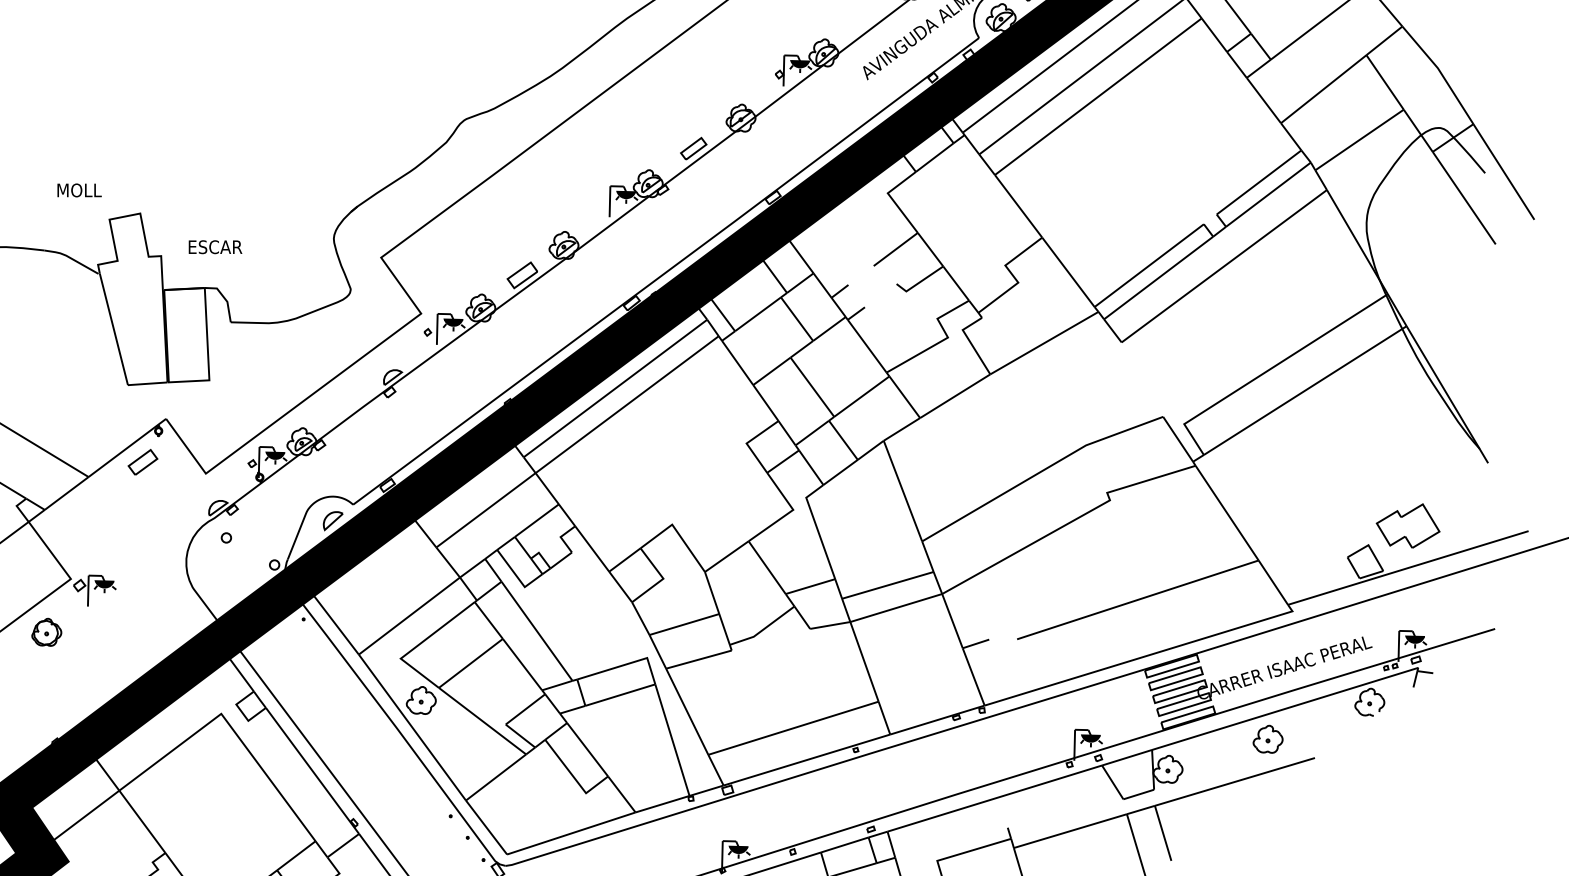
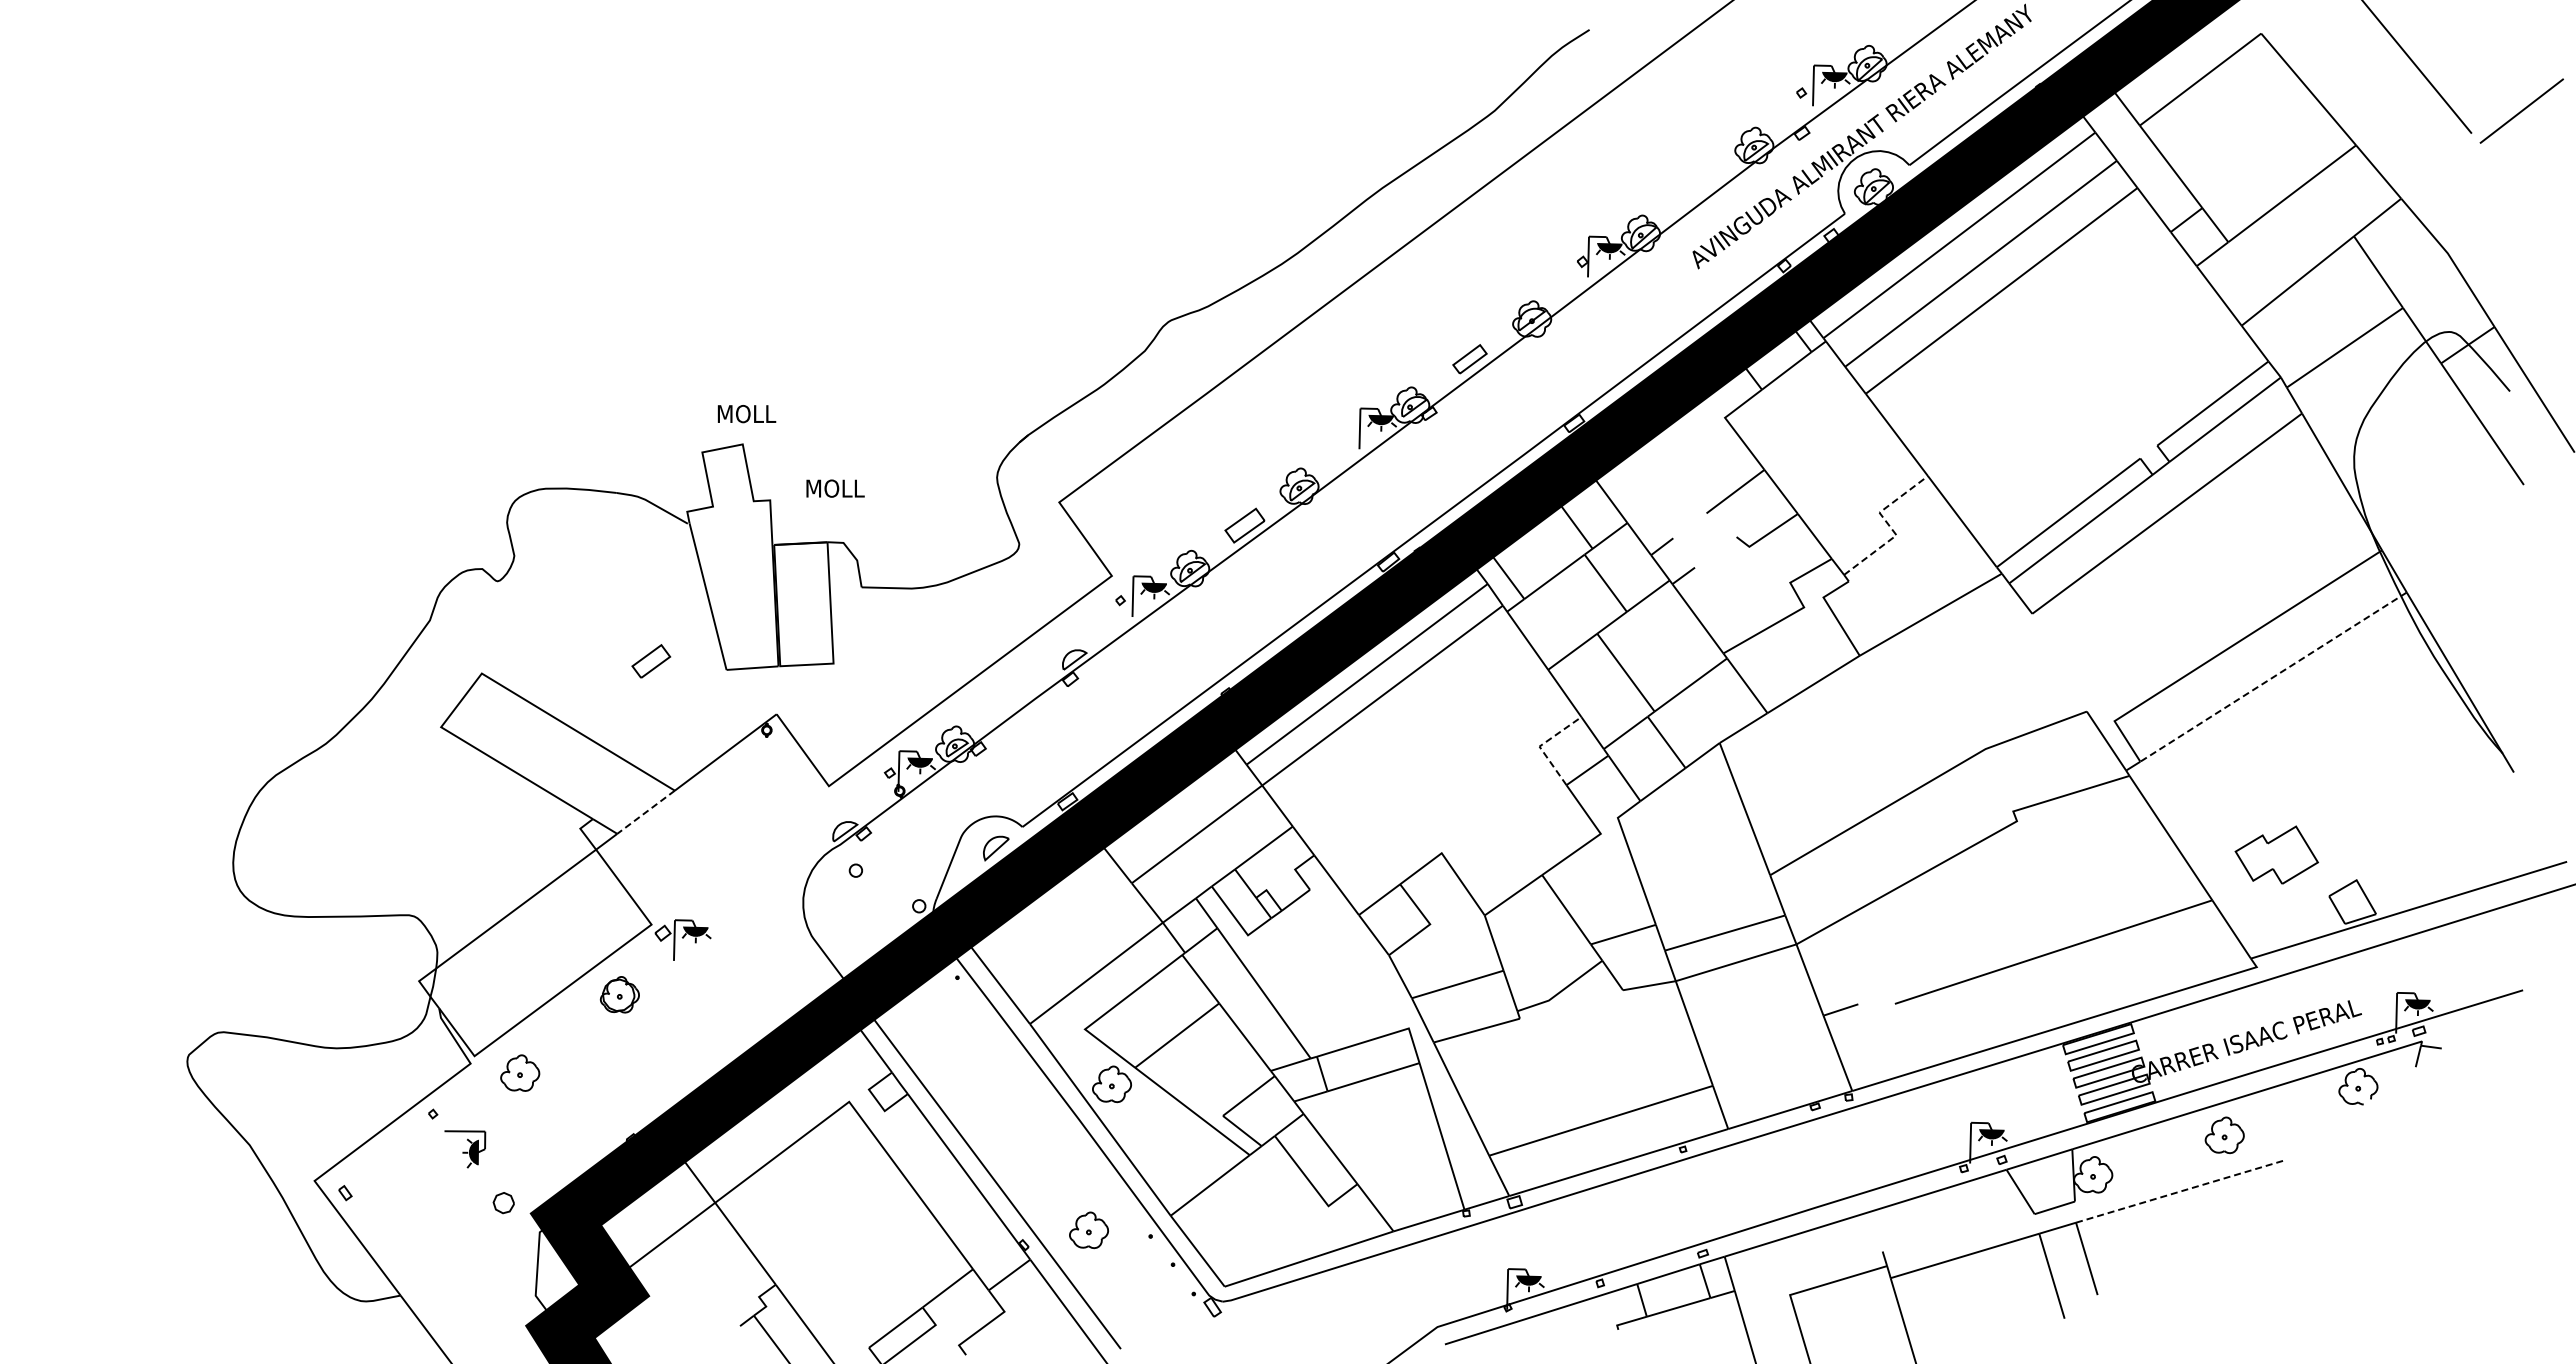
text: (79, 190) -> (746, 414), moved
text: (216, 247) -> (842, 488), ESCAR -> MOLL
line: (1012, 275) -> (1889, 525), solid -> dashed
line: (1305, 390) -> (2273, 677), solid -> dashed
line: (748, 442) -> (1541, 745), solid -> dashed
part: (143, 462) -> (651, 661), moved
line: (67, 493) -> (646, 812), solid -> dashed
part: (1407, 525) -> (2276, 854), moved
line: (1235, 782) -> (2181, 1191), solid -> dashed
part: (403, 811) -> (1088, 1230), added

